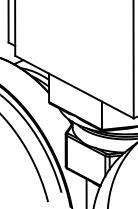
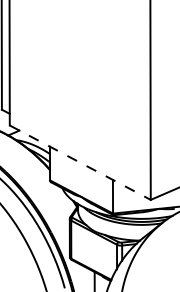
line: (74, 86) -> (80, 162), solid -> dashed

